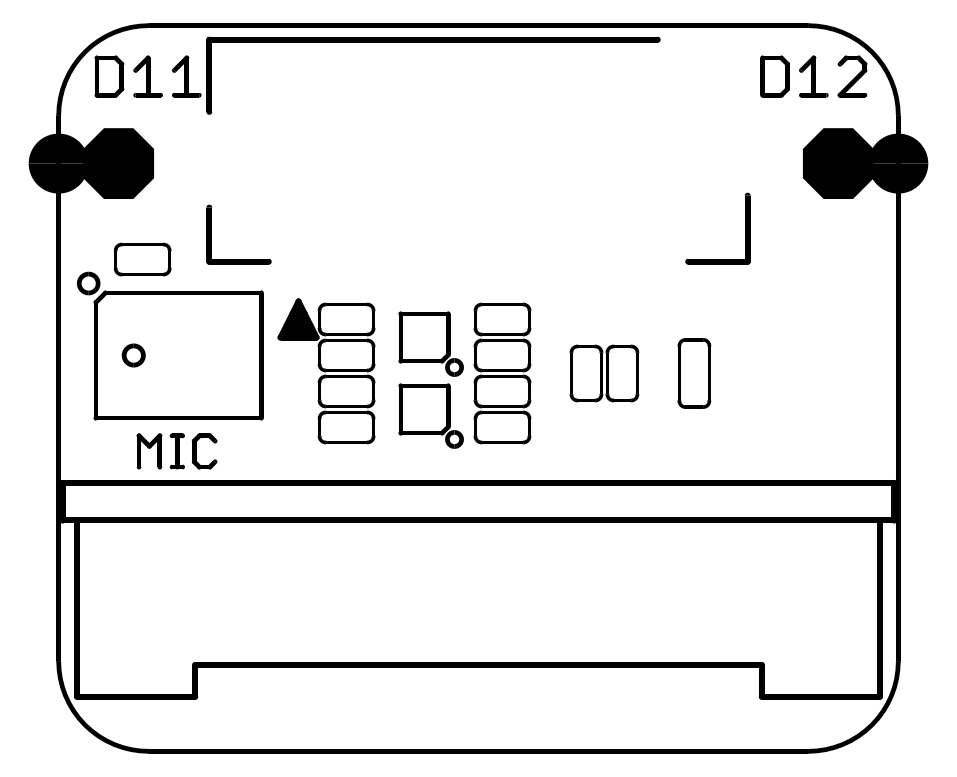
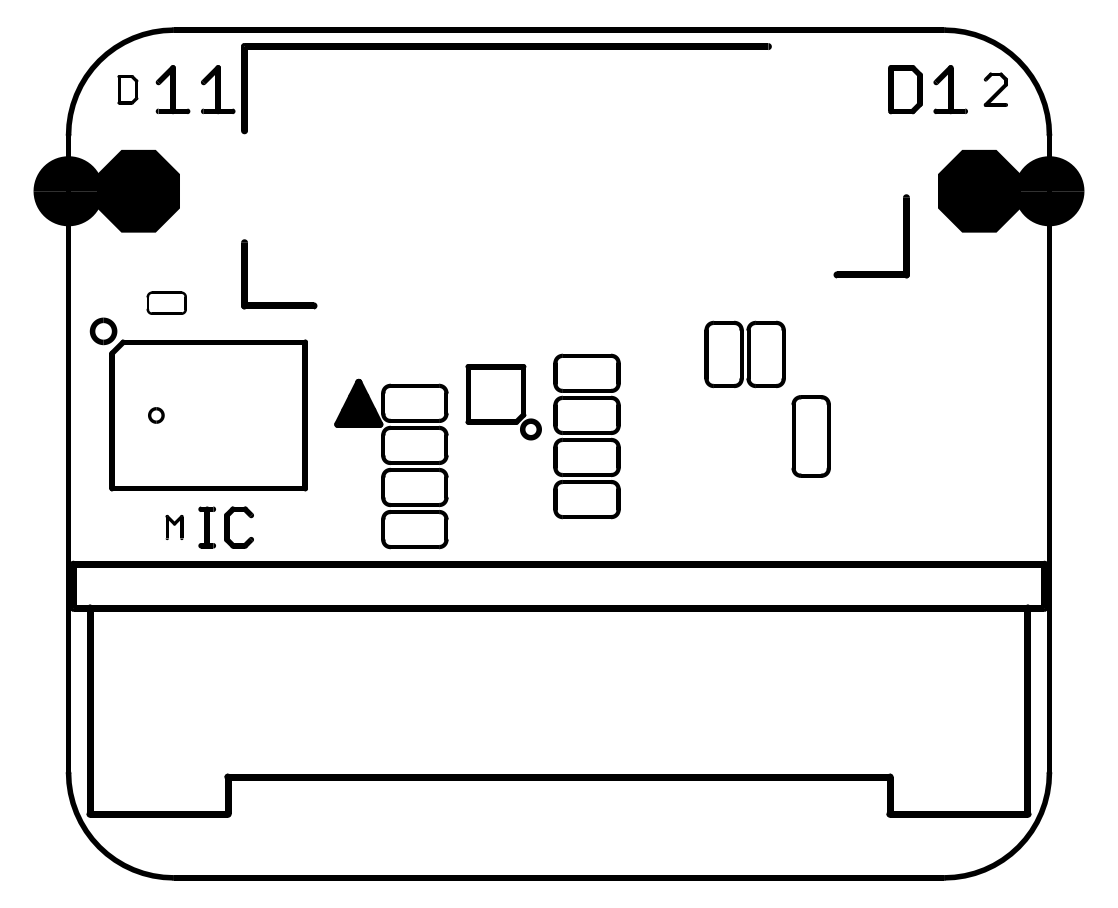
part: (109, 76) -> (127, 89), size x0.6
part: (852, 76) -> (995, 89), size x0.7
part: (745, 228) -> (903, 236), moved
part: (142, 258) -> (166, 302), size x0.6
part: (133, 355) -> (156, 415), size x0.6
part: (326, 370) -> (391, 463), moved
part: (603, 373) -> (744, 354), moved
part: (430, 416) -> (503, 486), removed
part: (149, 451) -> (174, 527), size x0.6

